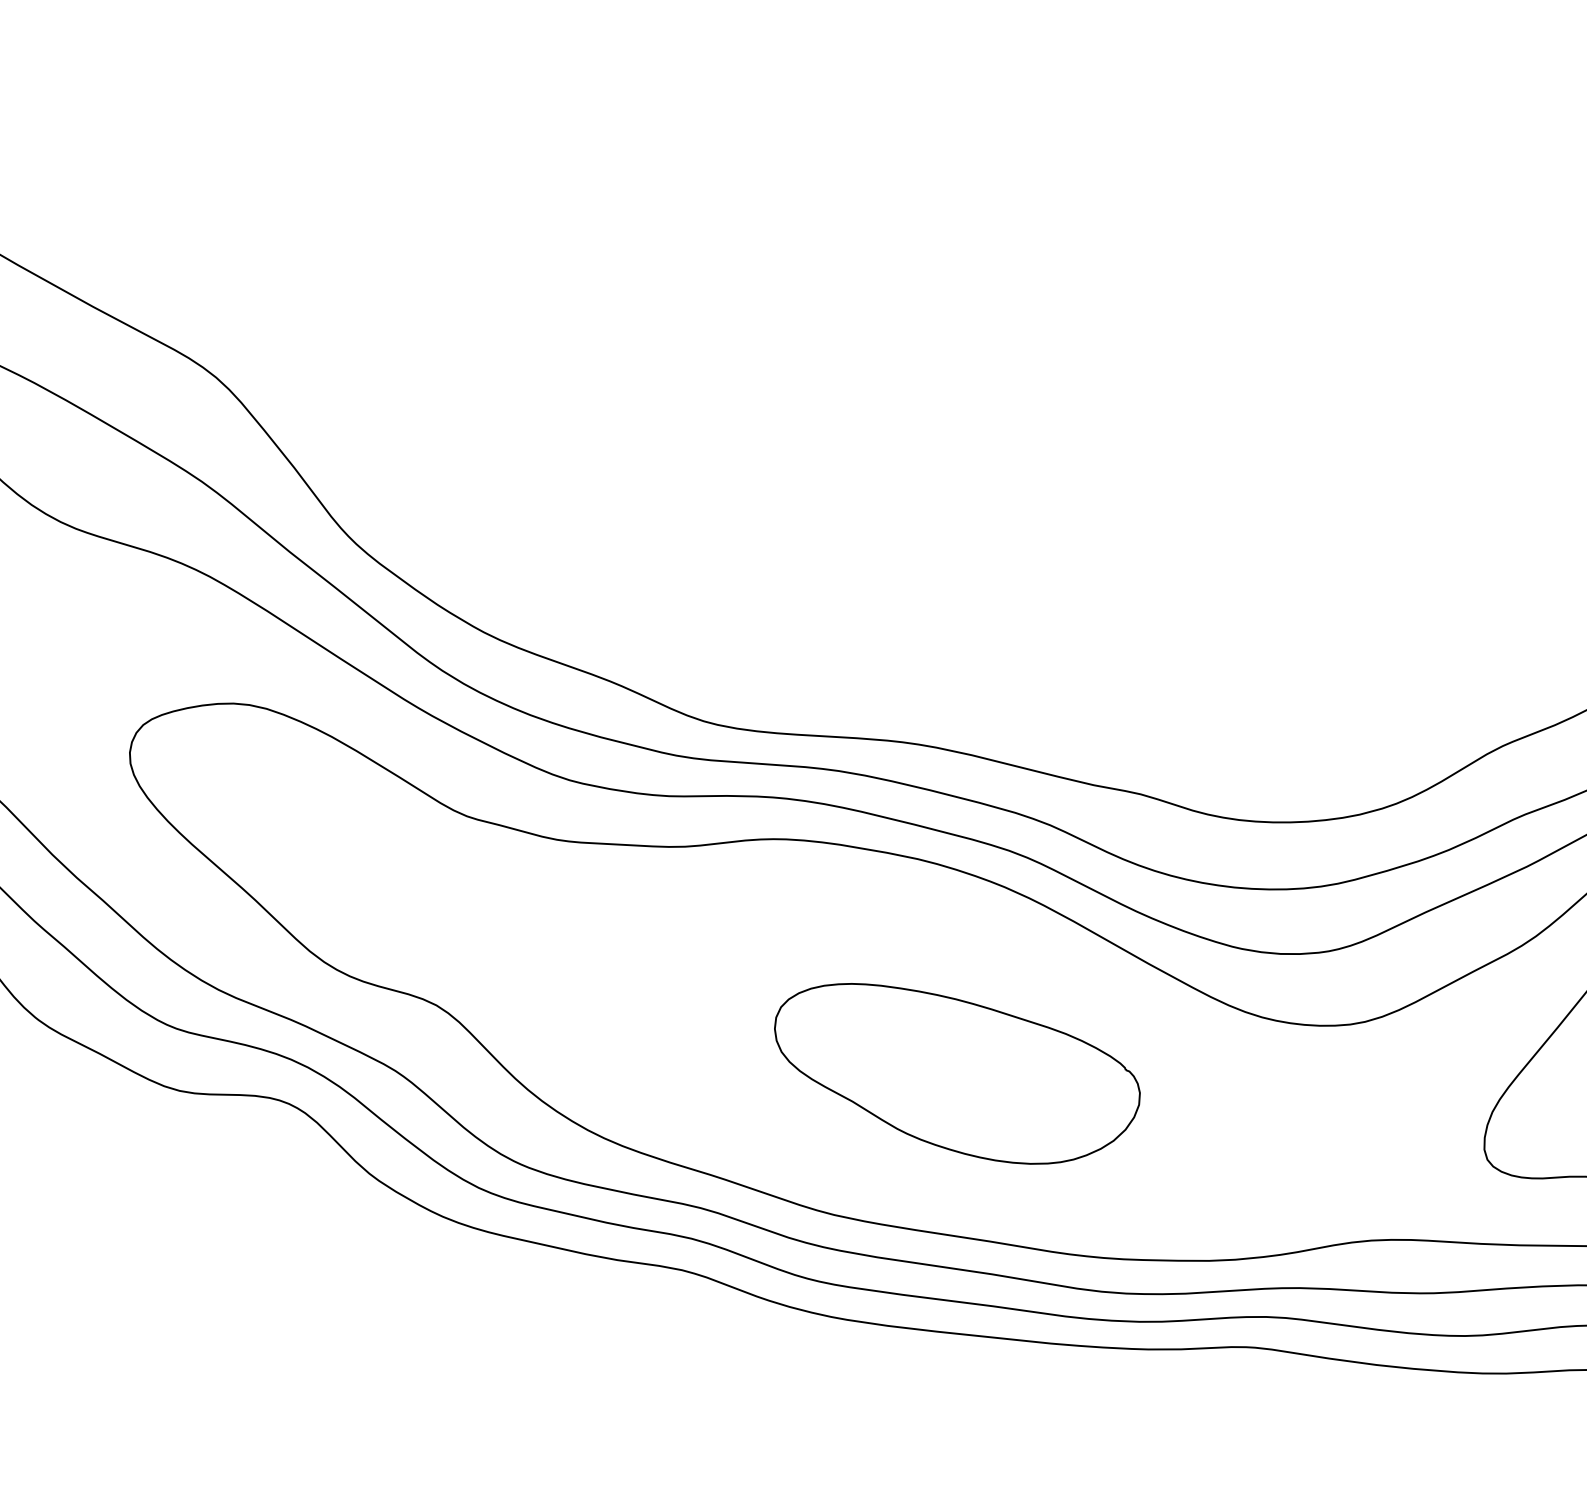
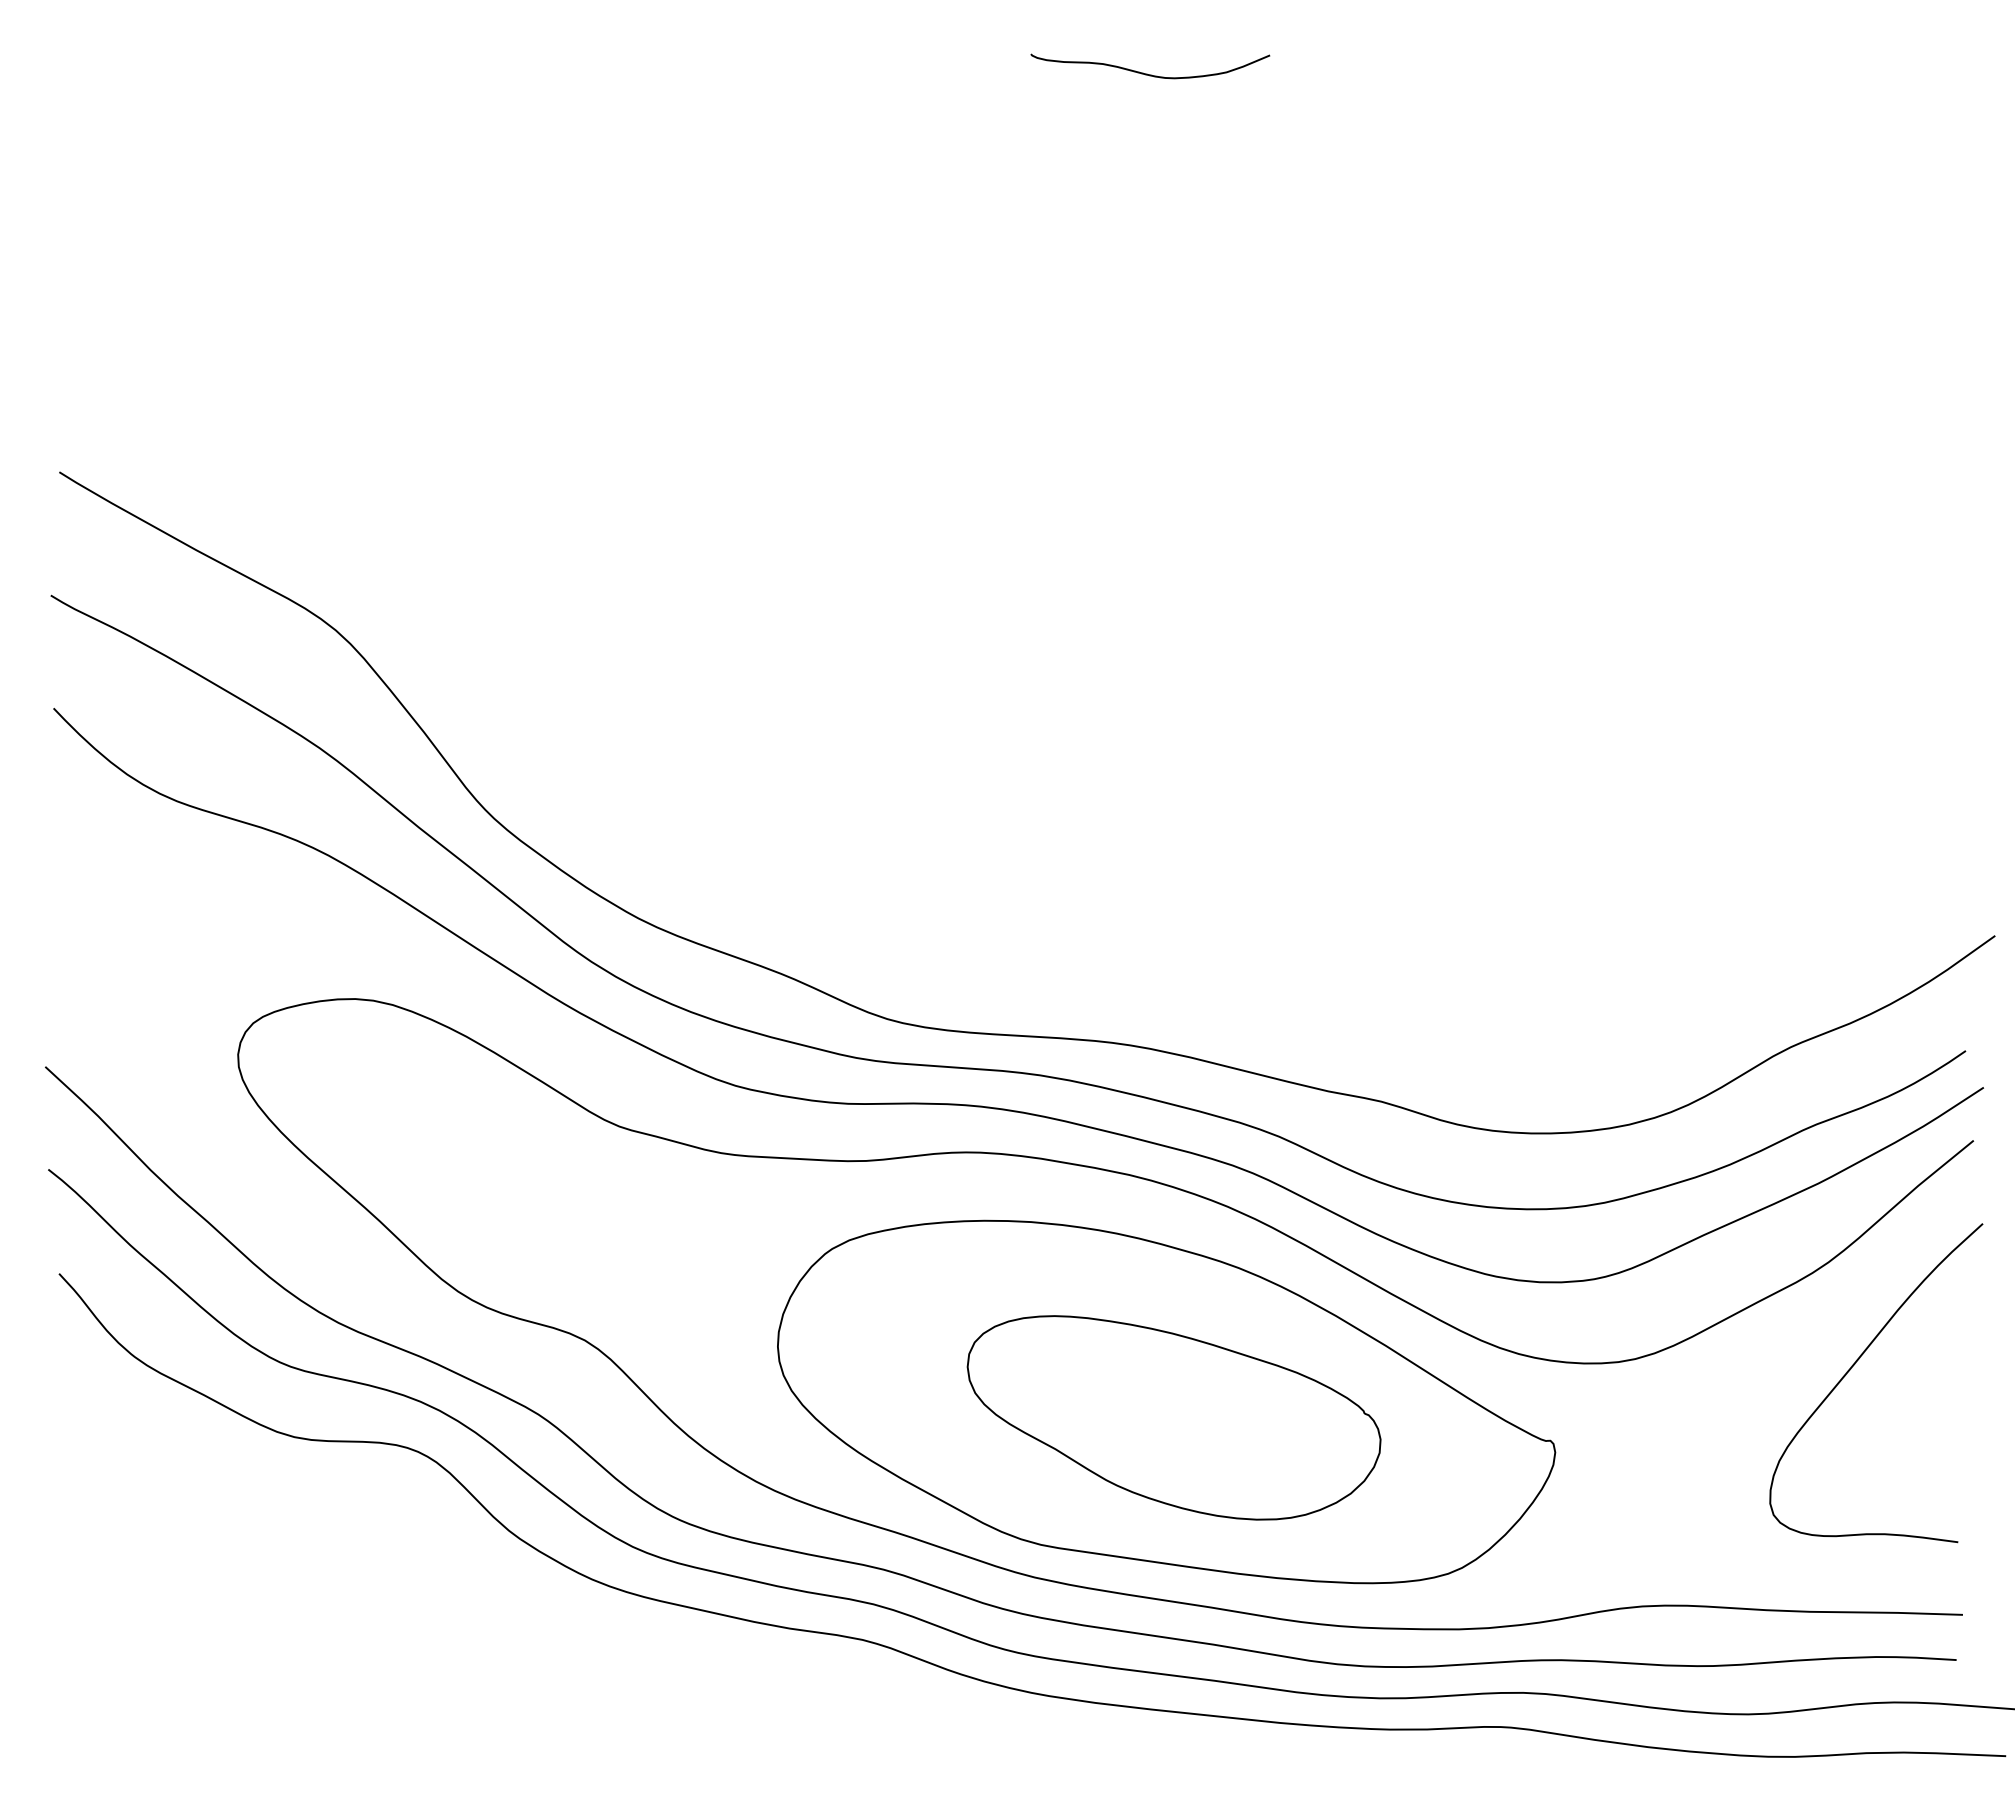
part: (950, 1059) -> (1166, 1401), added

